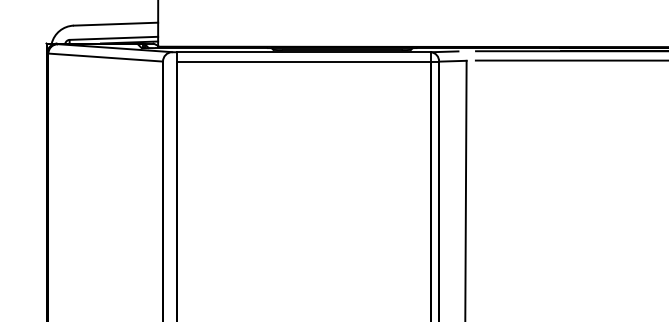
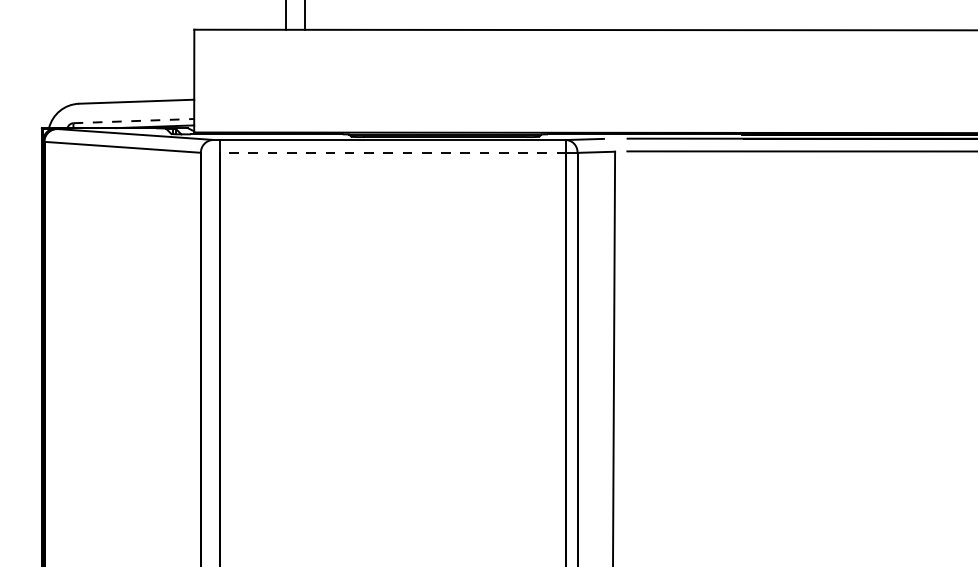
line: (114, 38) -> (134, 121), solid -> dashed
line: (303, 61) -> (392, 152), solid -> dashed

